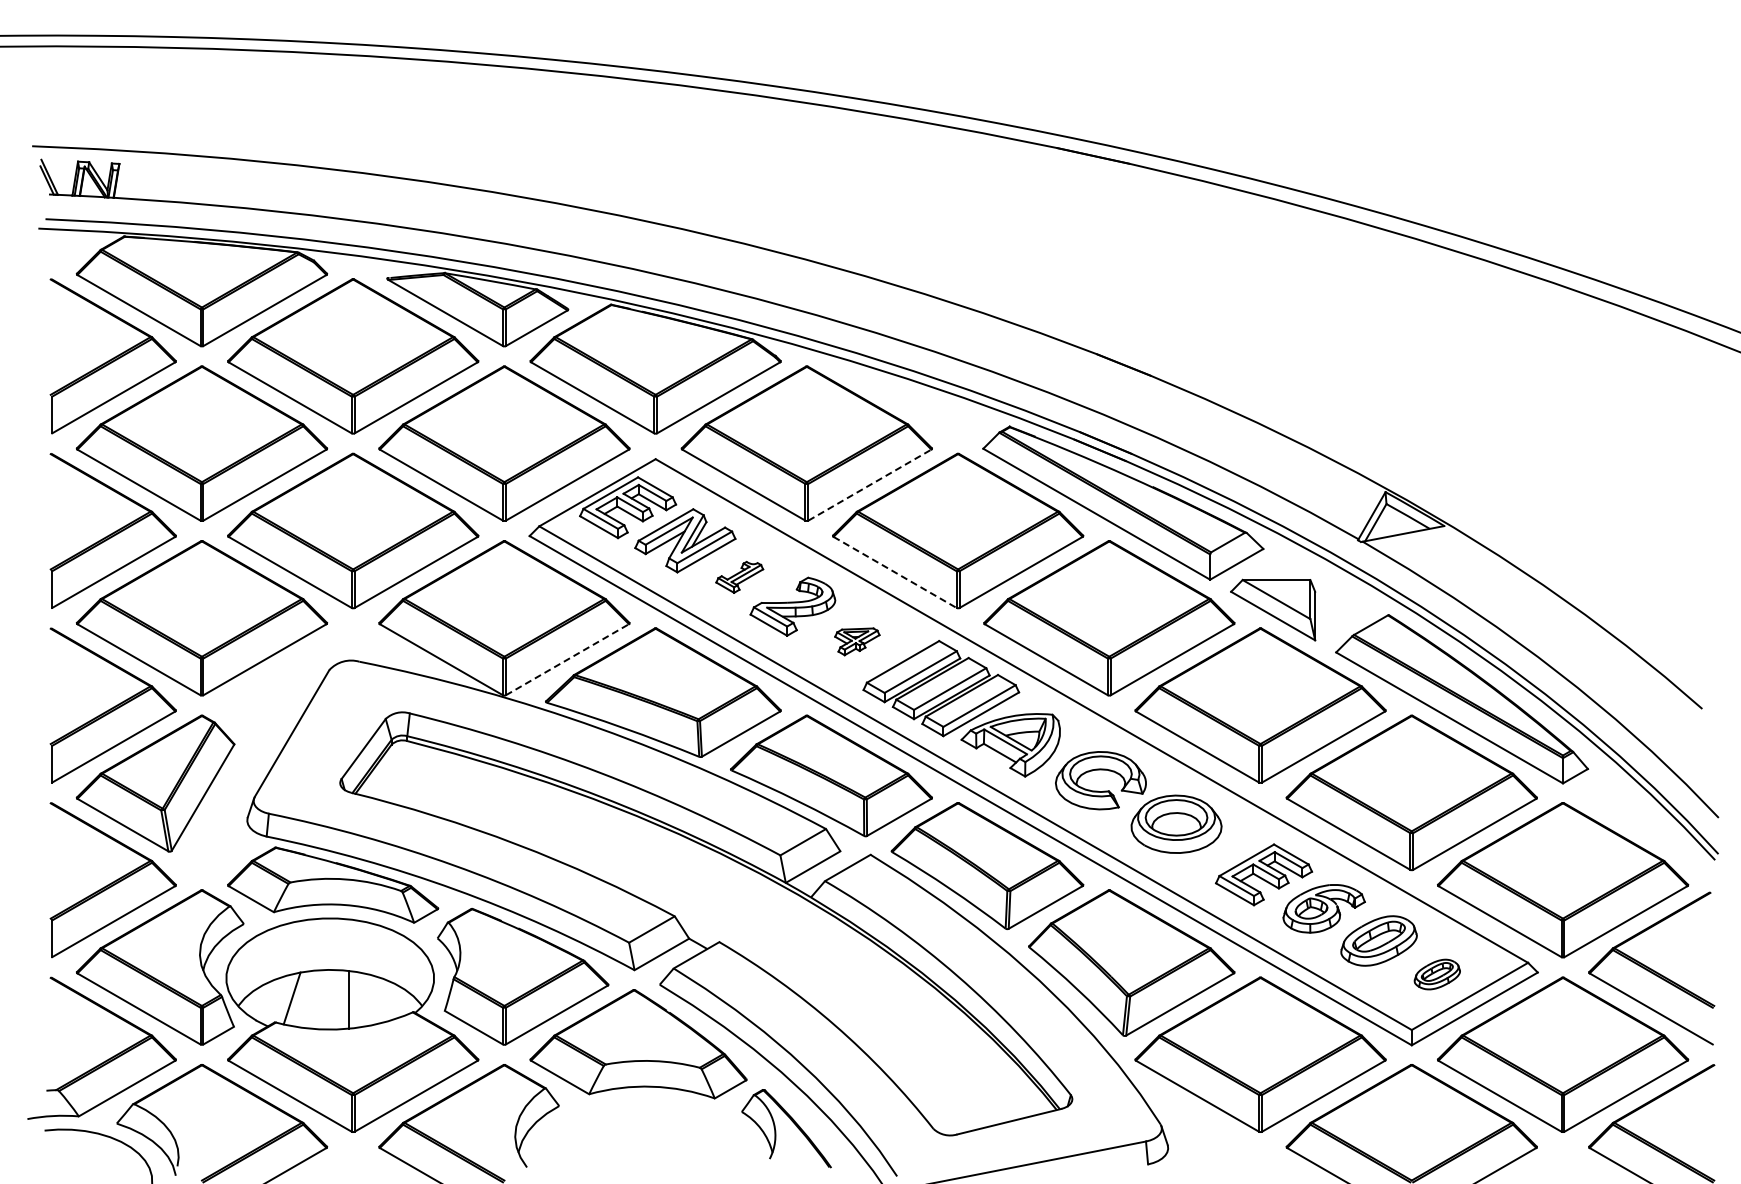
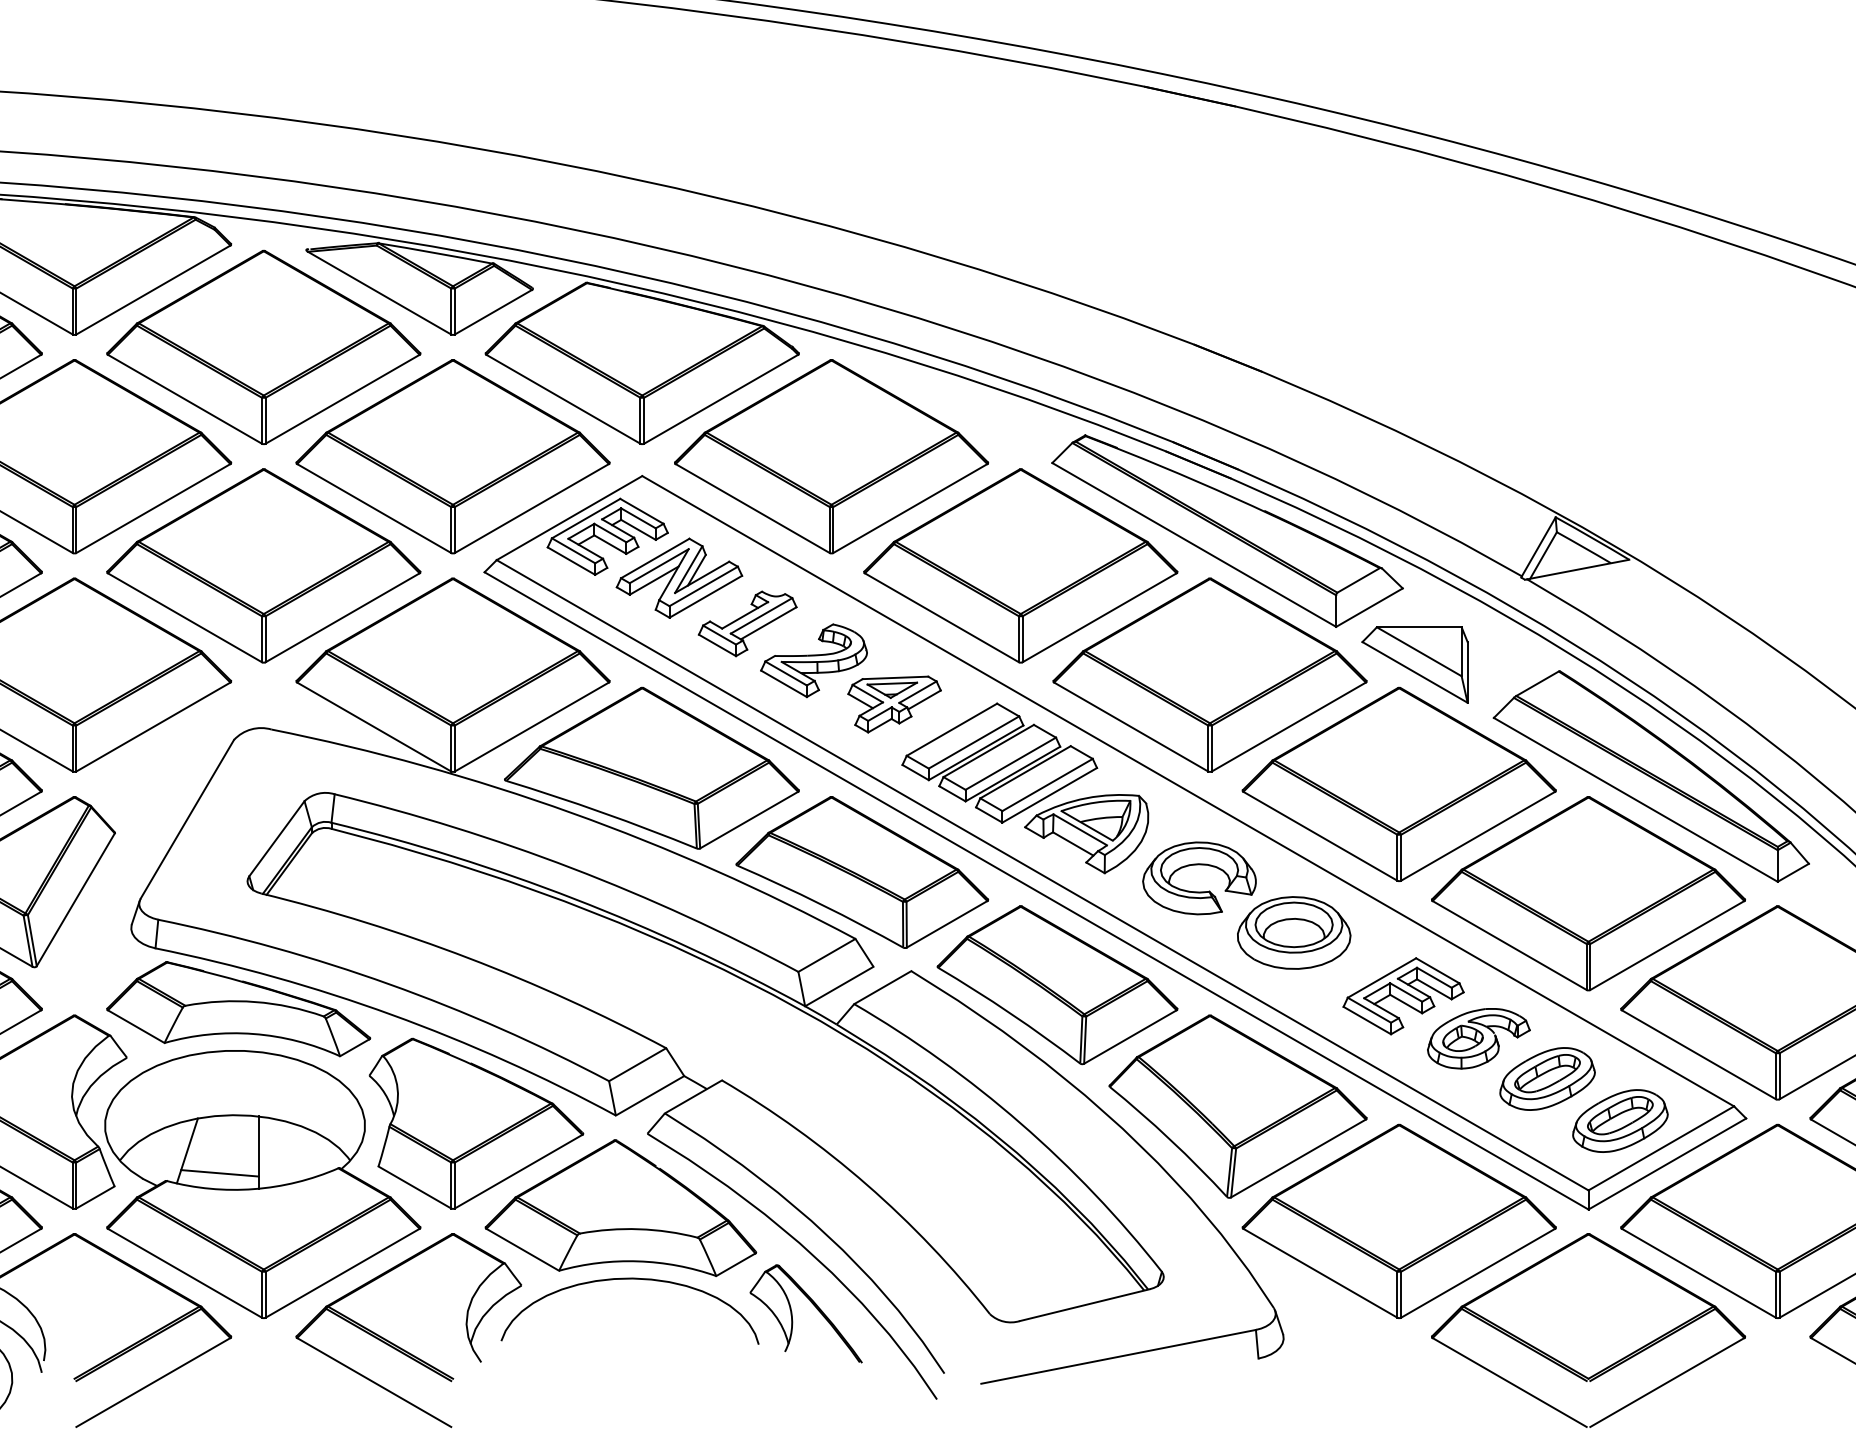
line: (870, 484) -> (911, 507), dashed -> solid
line: (895, 572) -> (942, 617), dashed -> solid
part: (739, 577) -> (747, 624), size x1.67
part: (857, 641) -> (894, 704), size x1.67
line: (567, 659) -> (531, 726), dashed -> solid
part: (1437, 974) -> (1620, 1120), size x1.67
line: (318, 1015) -> (220, 1172), added
curve: (645, 1101) -> (629, 1279), added

